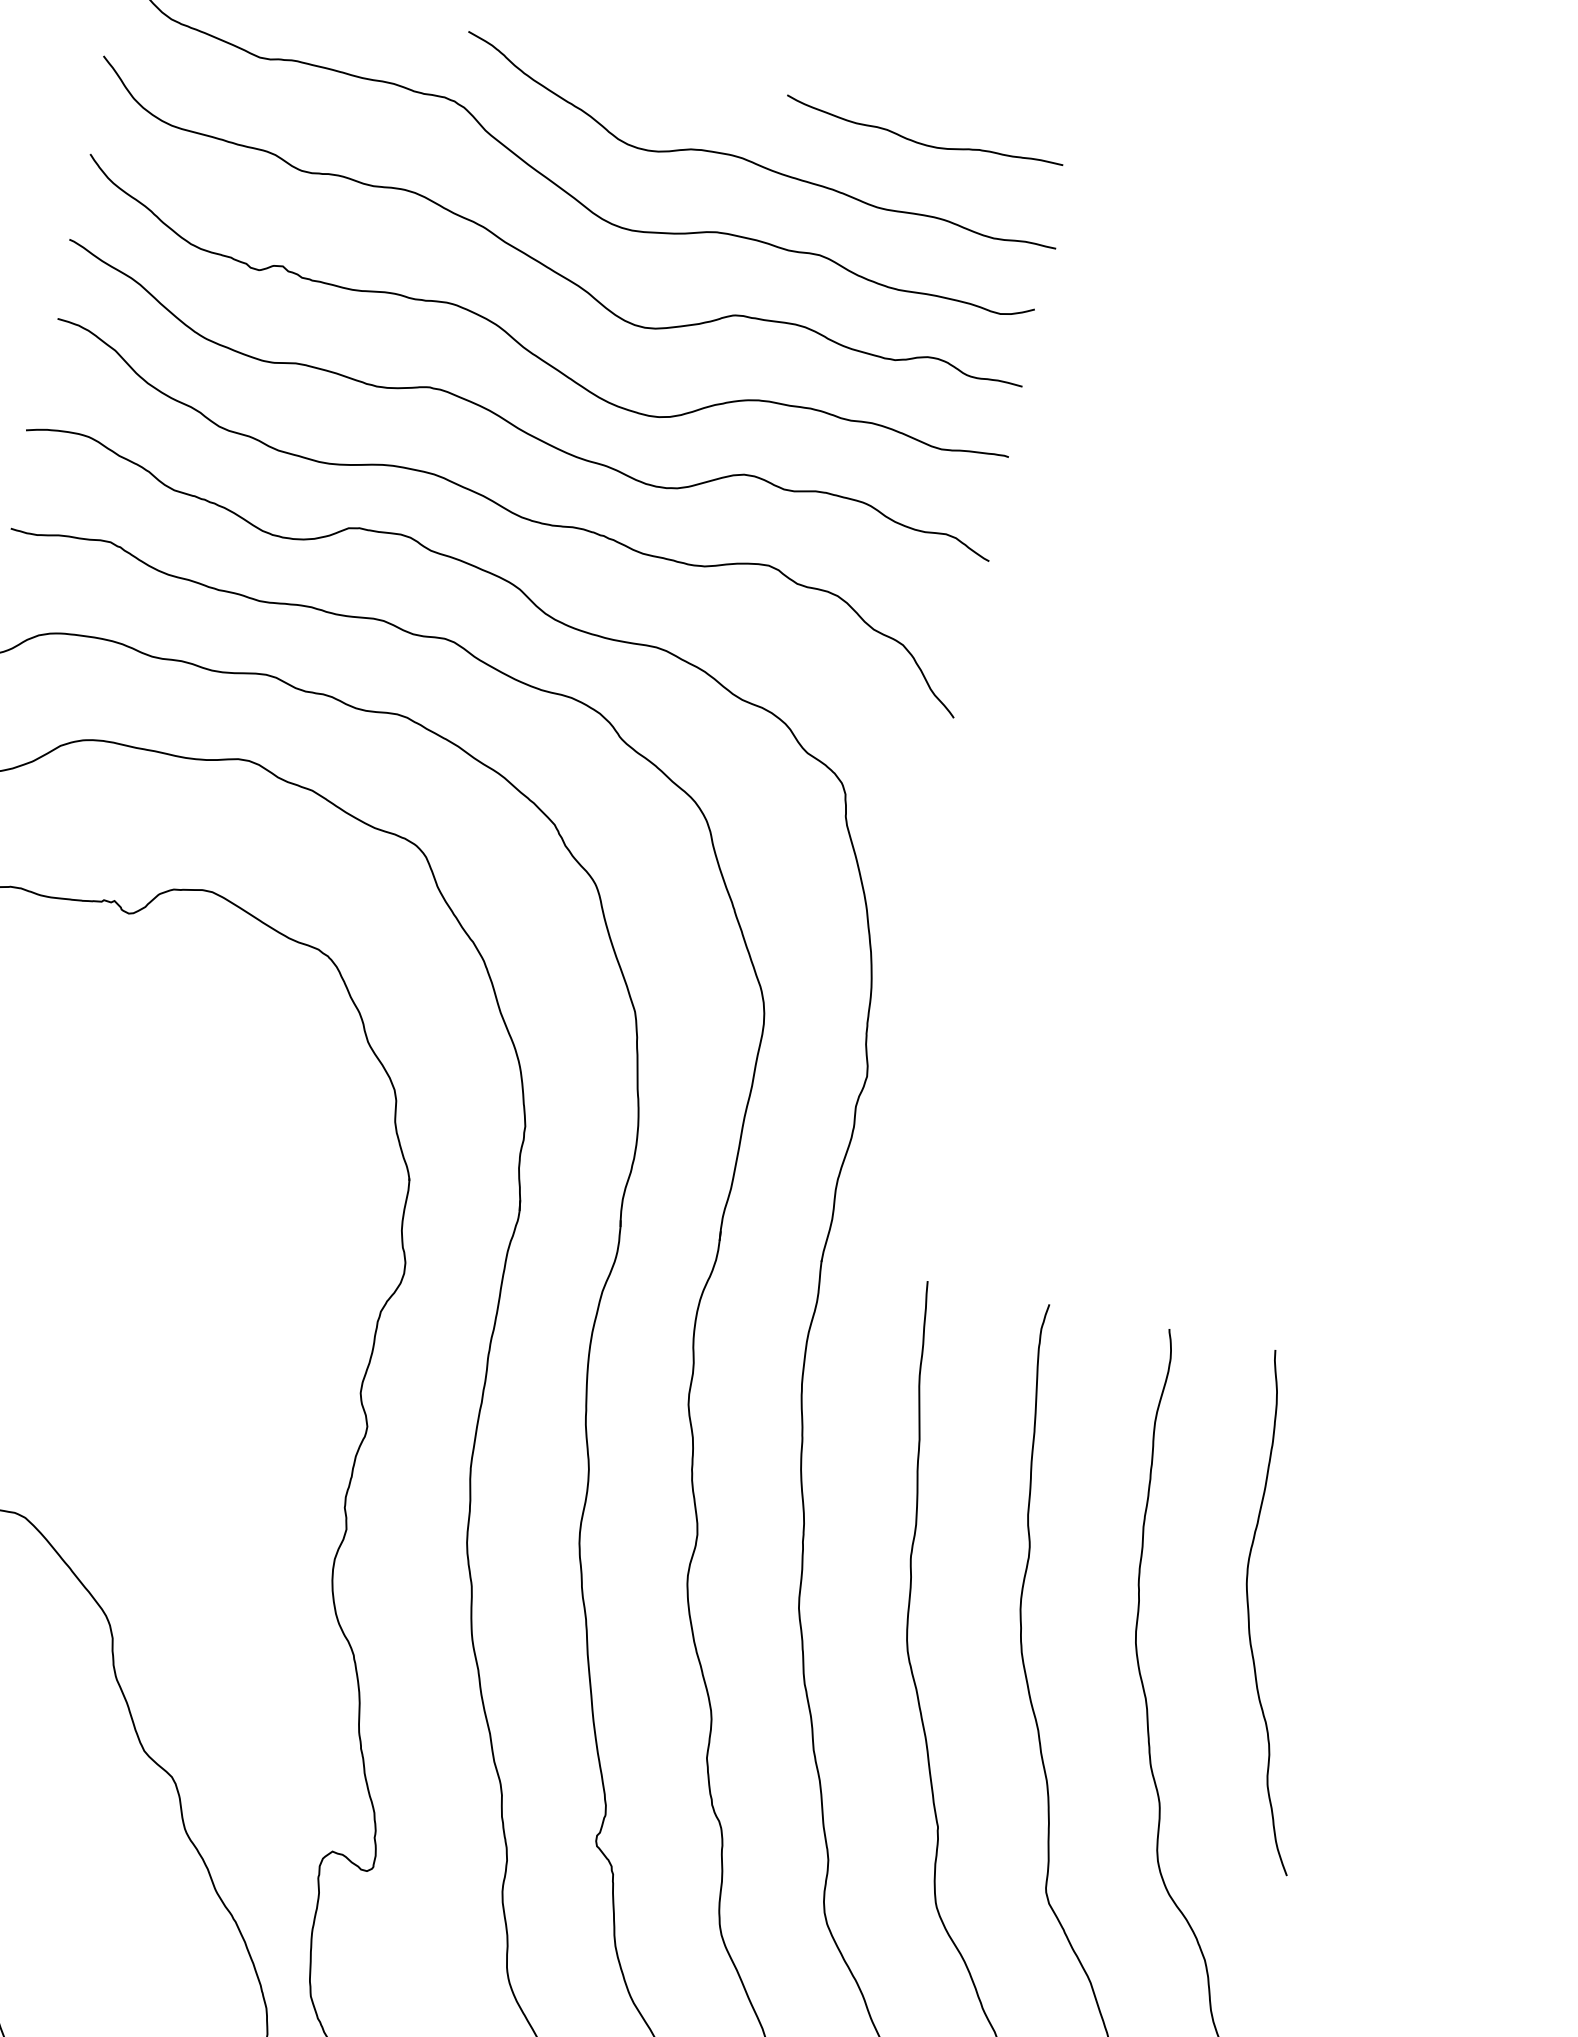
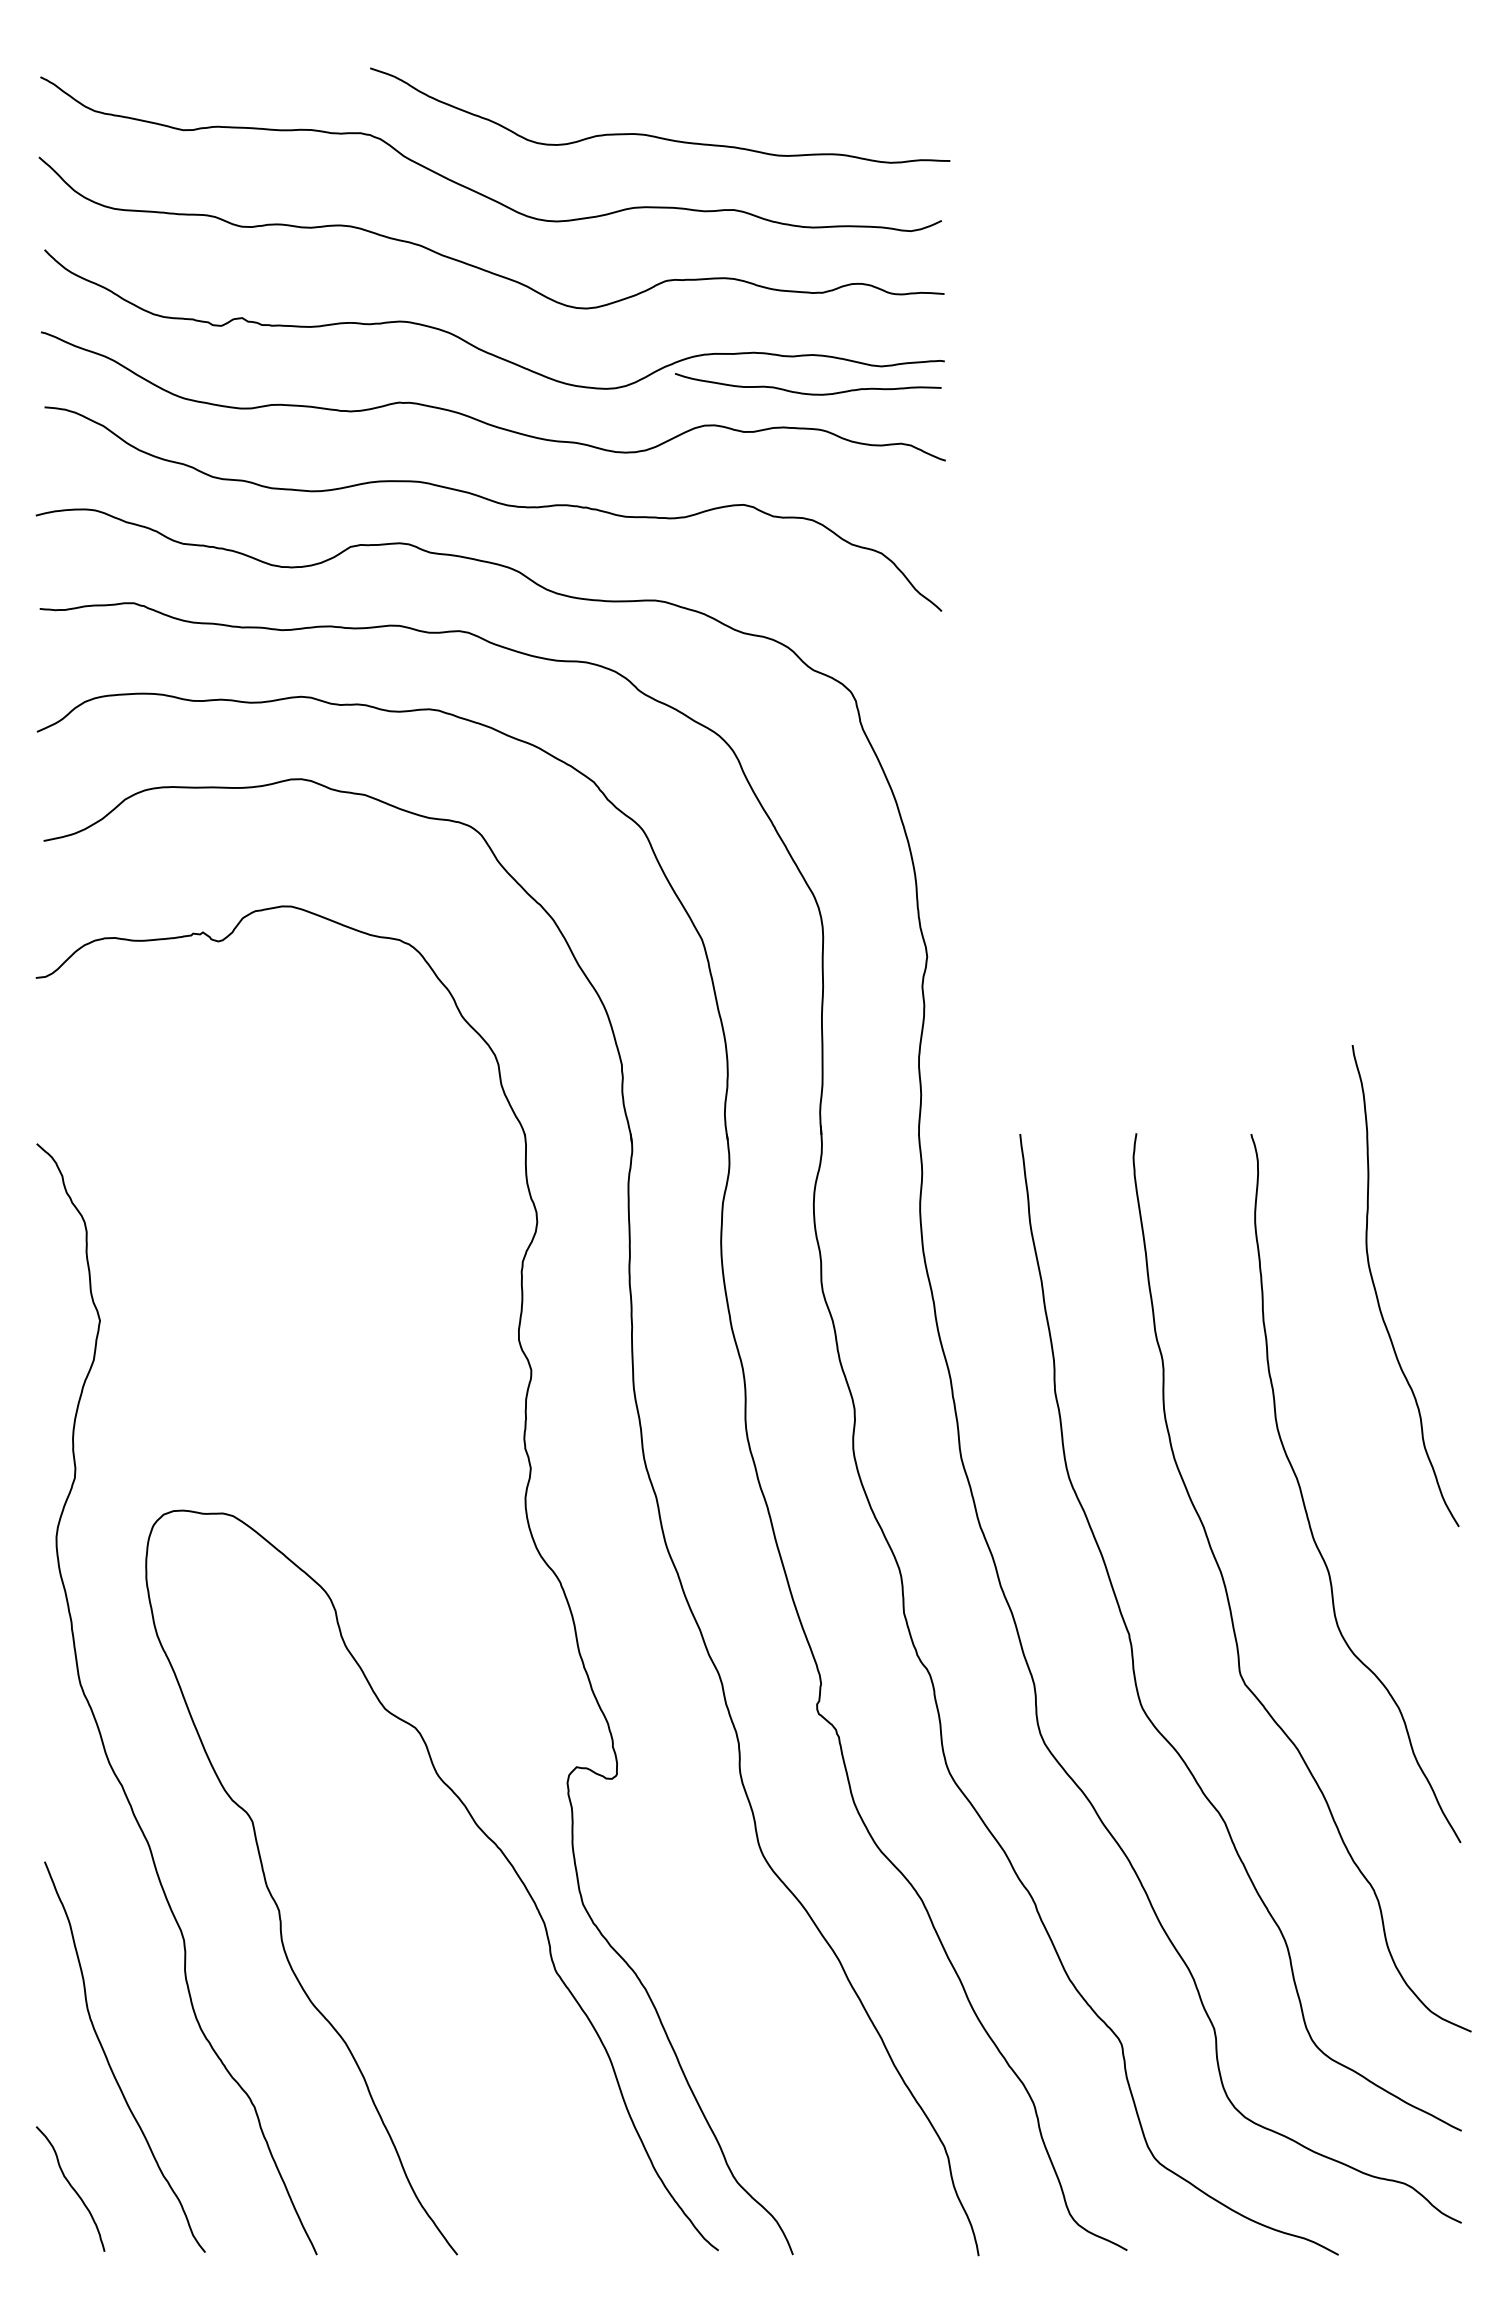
curve: (918, 141) -> (804, 392), moved
curve: (1249, 1615) -> (1377, 1293), moved

